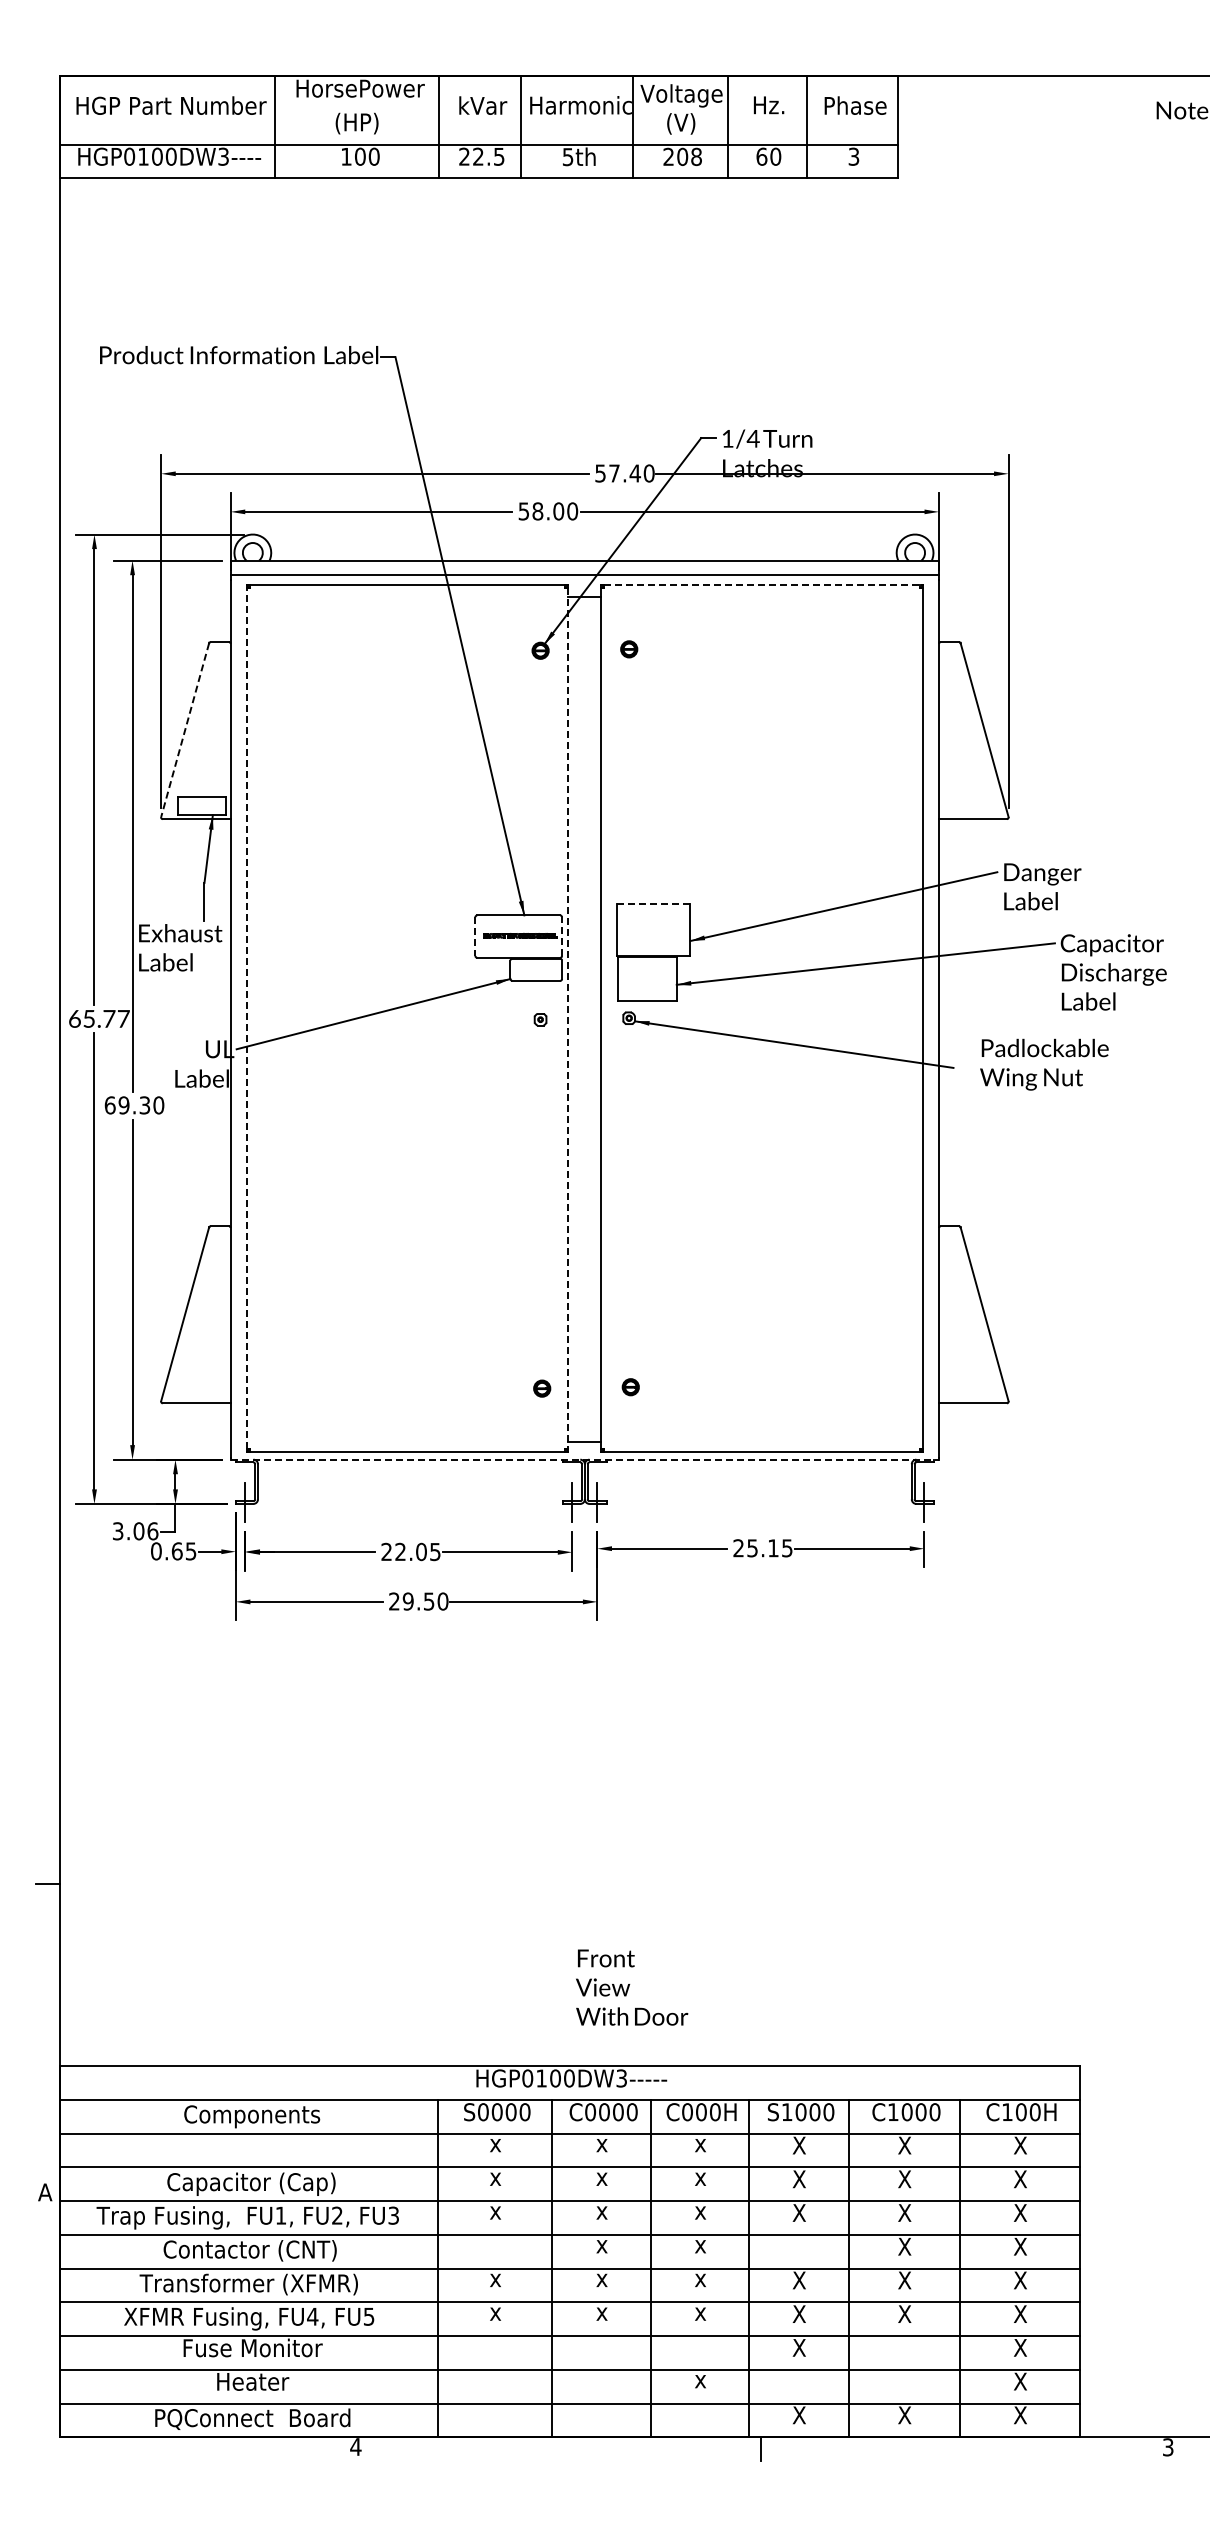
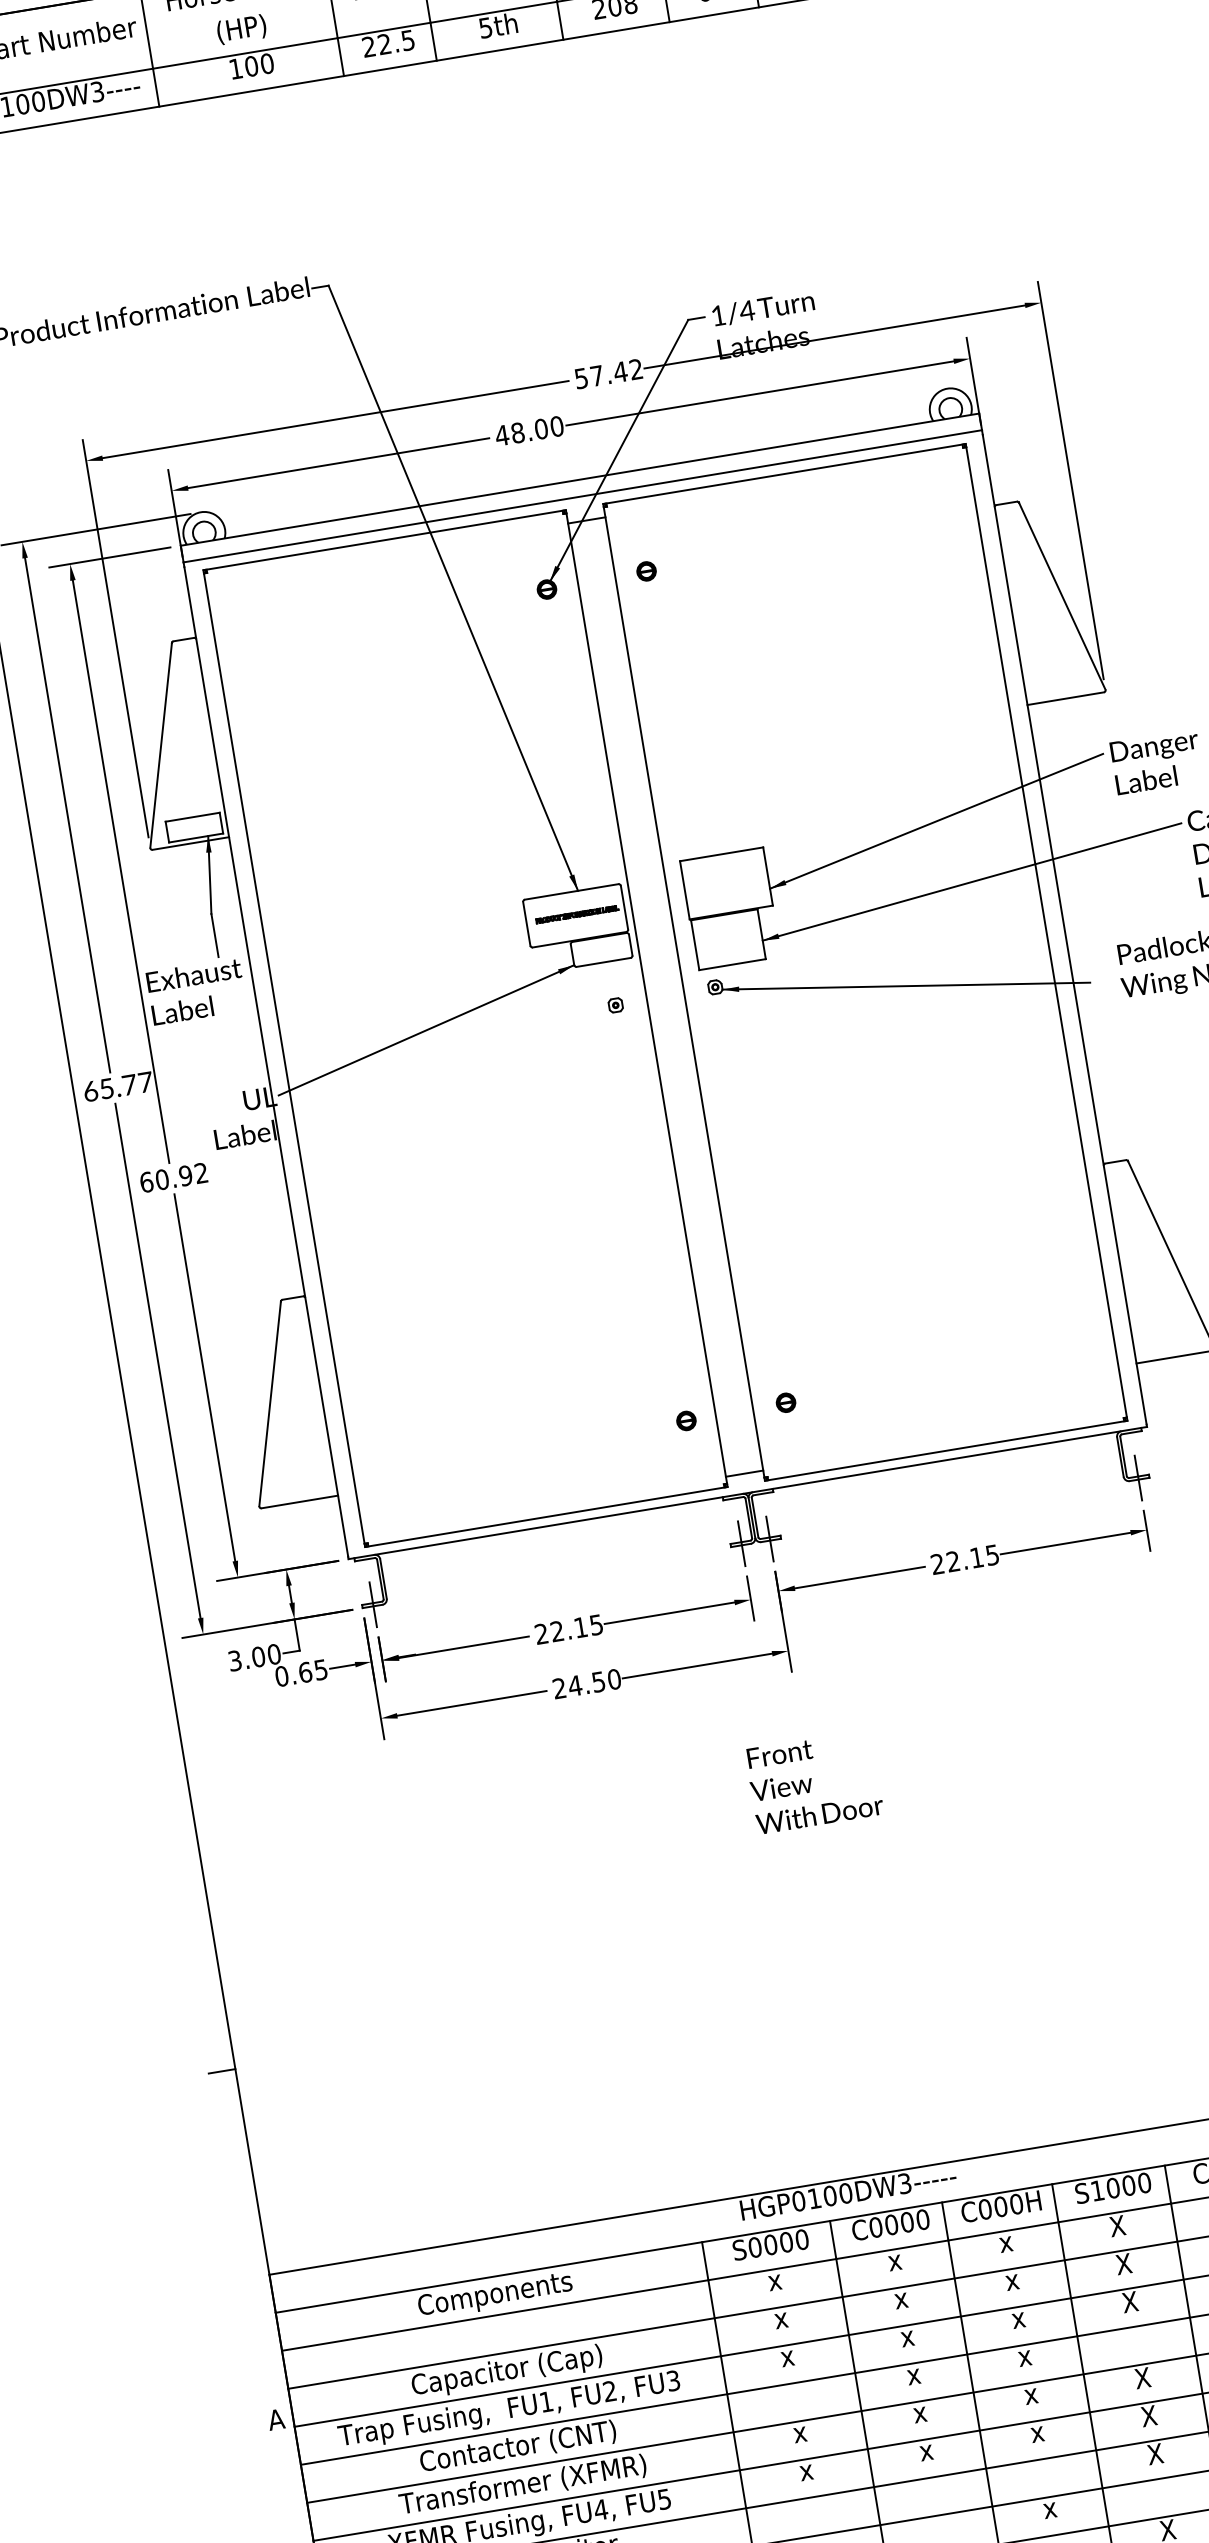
text: (648, 473) -> (635, 369), 57.40 -> 57.42
text: (523, 511) -> (501, 435), 58.00 -> 48.00
line: (762, 584) -> (784, 473), dashed -> solid
line: (185, 730) -> (161, 745), dashed -> solid
line: (653, 904) -> (721, 854), dashed -> solid
line: (562, 936) -> (624, 907), dashed -> solid
line: (475, 937) -> (527, 924), dashed -> solid
line: (246, 1017) -> (283, 1057), dashed -> solid
line: (568, 1018) -> (647, 998), dashed -> solid
text: (141, 1105) -> (181, 1176), 69.30 -> 60.92
line: (585, 1459) -> (748, 1492), dashed -> solid
text: (152, 1531) -> (273, 1654), 3.06 -> 3.00
text: (752, 1548) -> (953, 1561), 25.15 -> 22.15
text: (421, 1551) -> (580, 1627), 22.05 -> 22.15
text: (408, 1601) -> (575, 1685), 29.50 -> 24.50
text: (632, 1987) -> (814, 1781), moved

